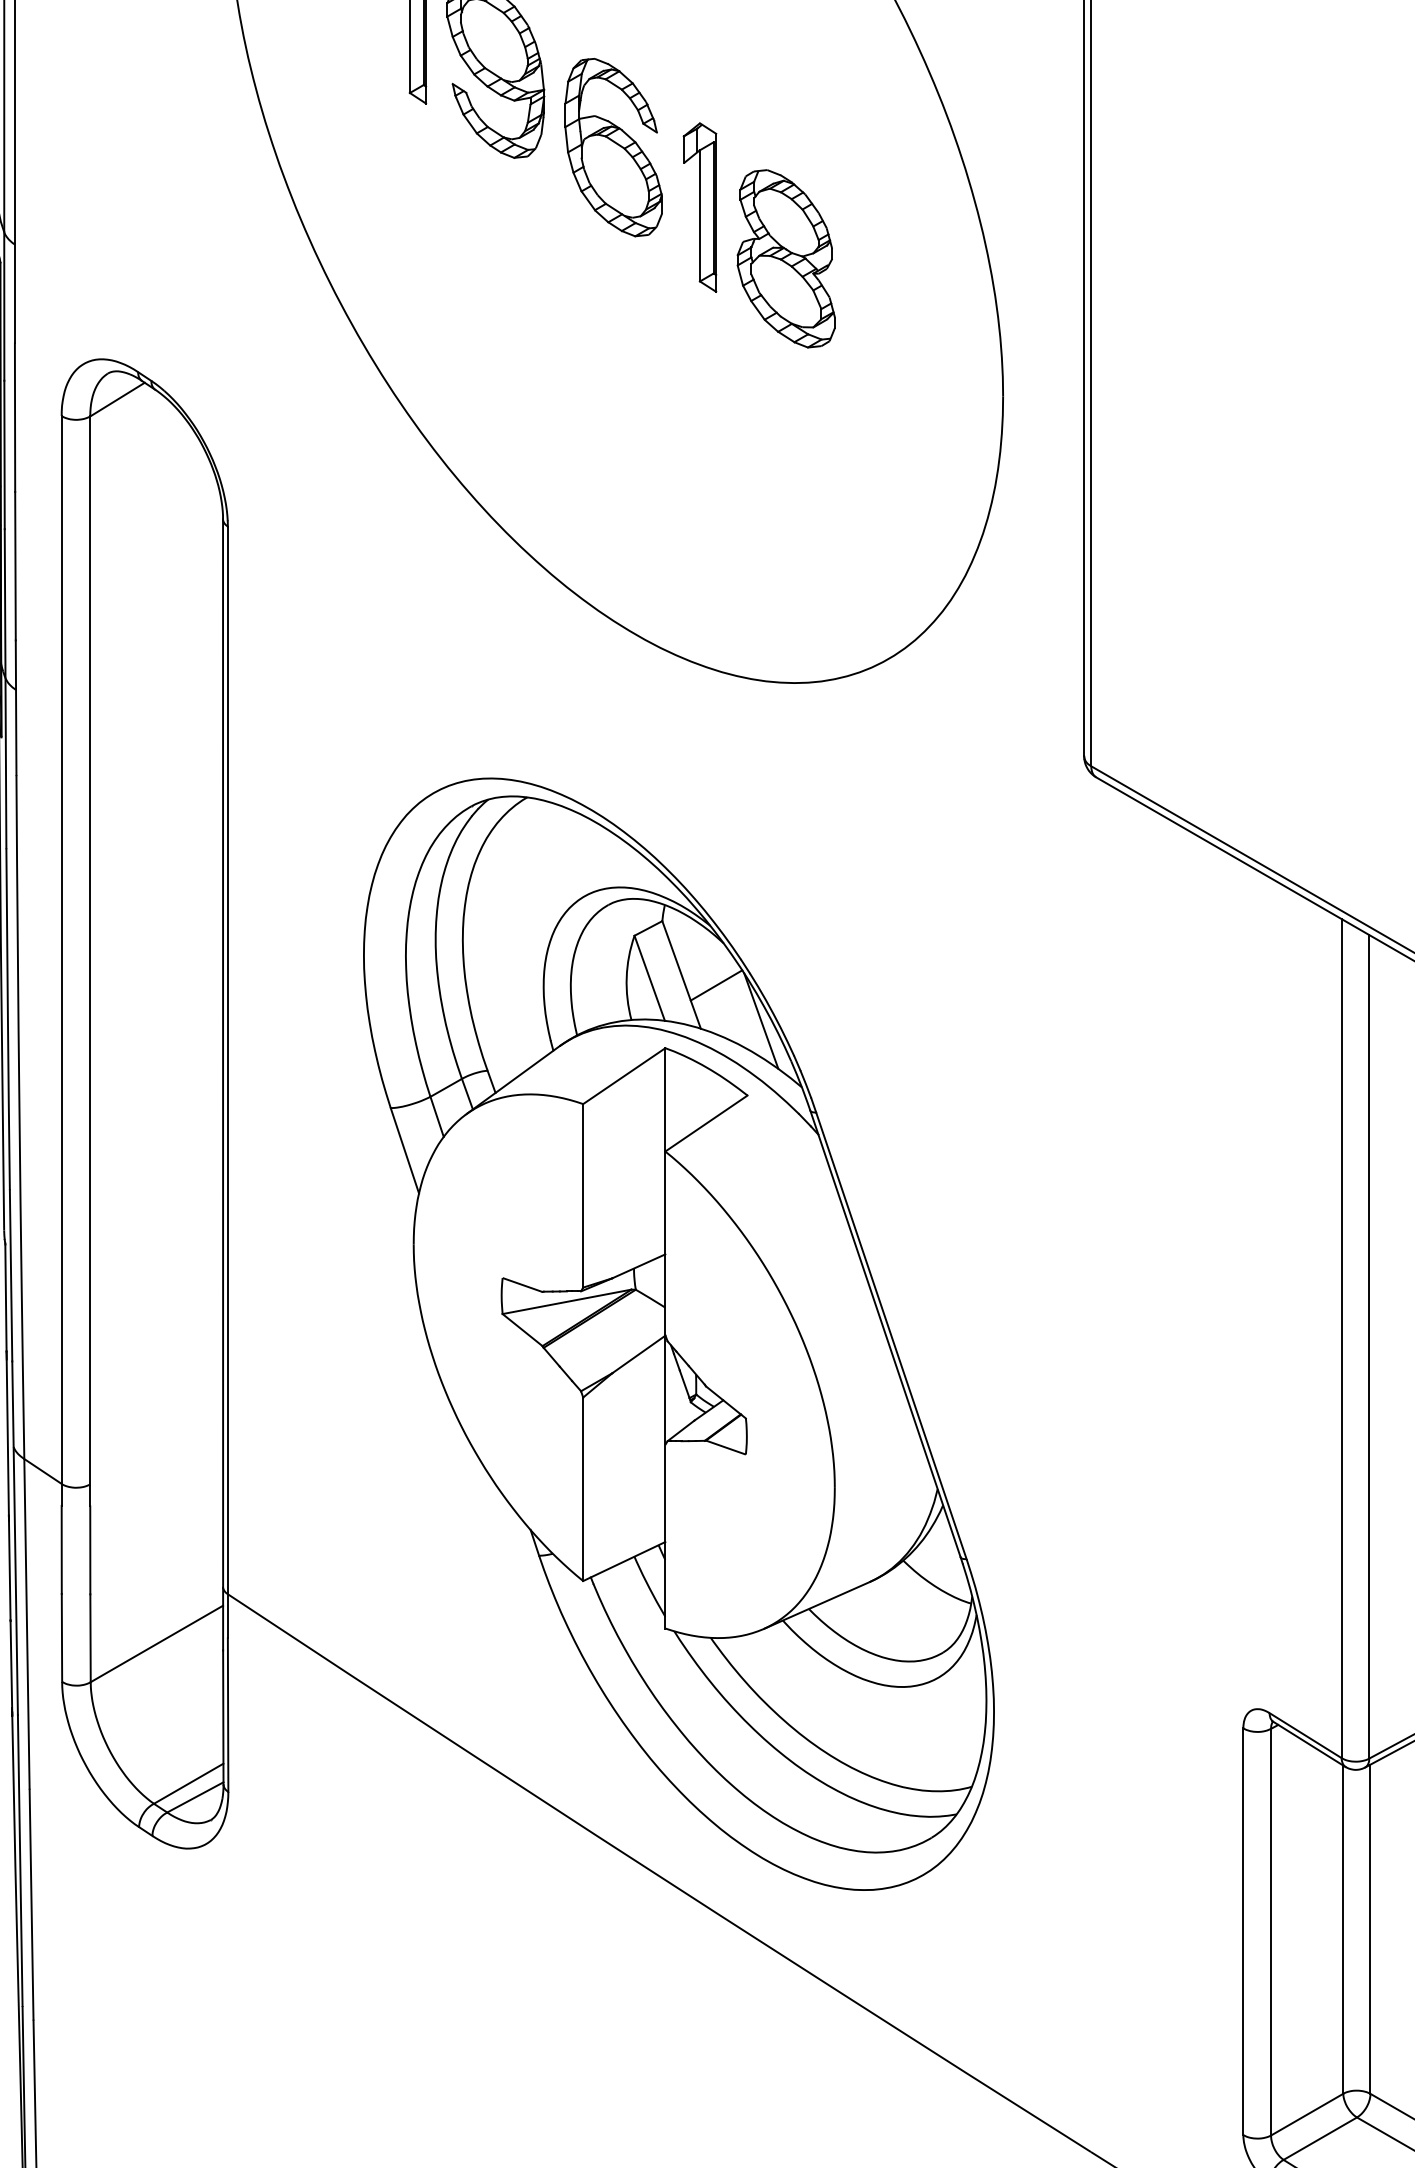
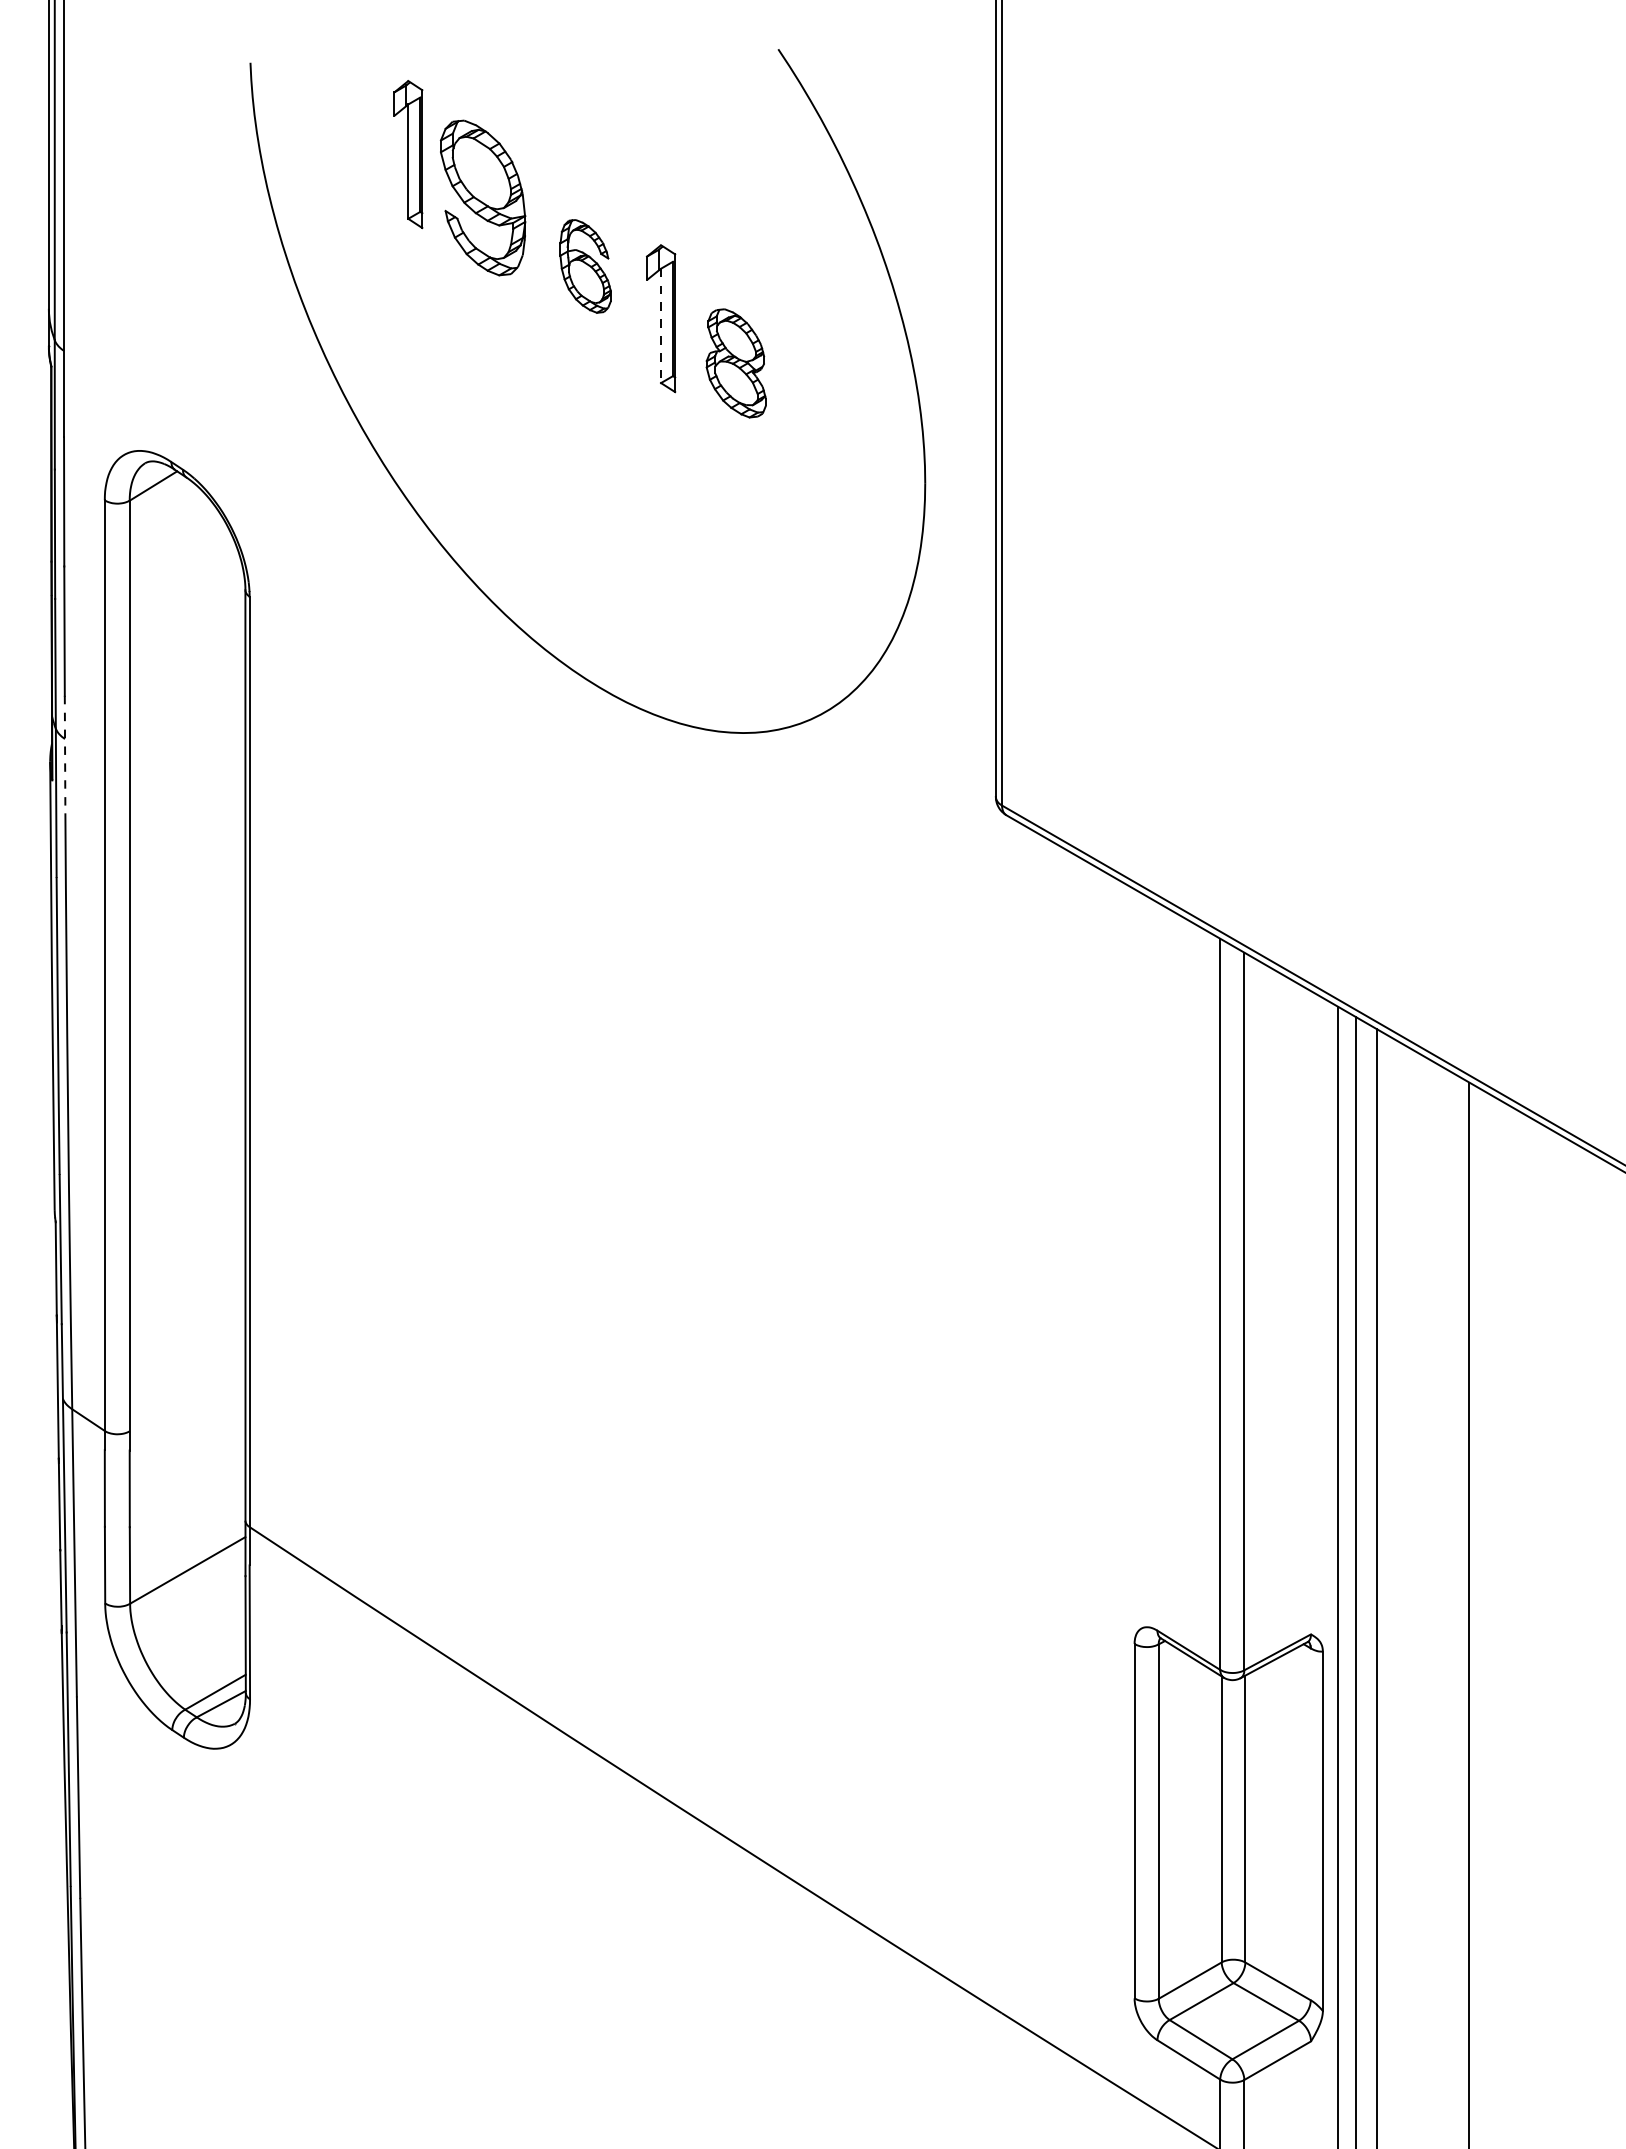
part: (613, 147) -> (585, 266), size x0.6
line: (700, 216) -> (661, 326), solid -> dashed
part: (786, 259) -> (736, 363), size x0.7
line: (16, 707) -> (65, 754), solid -> dashed
part: (678, 1334) -> (642, 1300), removed

